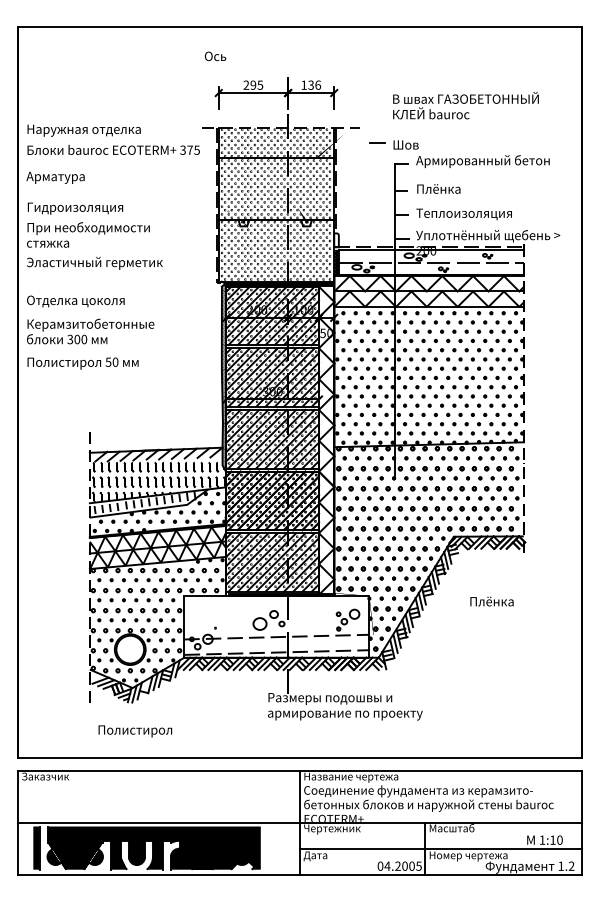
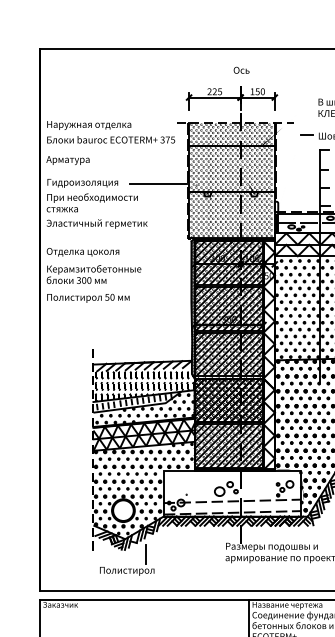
text: (215, 56) -> (241, 70), moved
text: (314, 84) -> (260, 91), 136 -> 150
text: (253, 85) -> (214, 91), 295 -> 225
line: (177, 210) -> (158, 184), added
line: (161, 707) -> (146, 553), added

